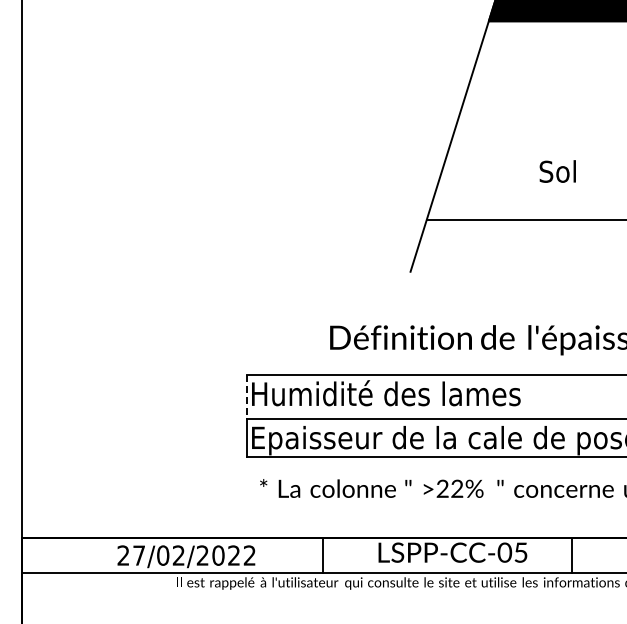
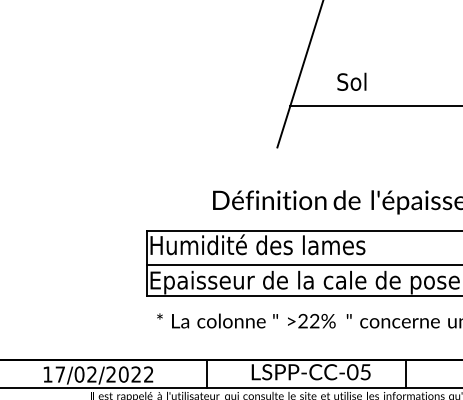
text: (557, 171) -> (351, 81), moved
line: (247, 397) -> (146, 248), dashed -> solid
text: (123, 555) -> (47, 374), 27/02/2022 -> 17/02/2022

